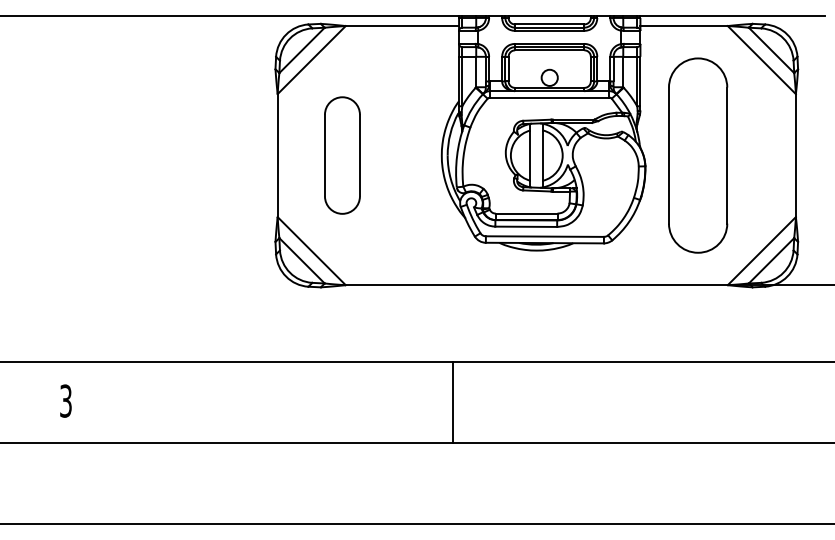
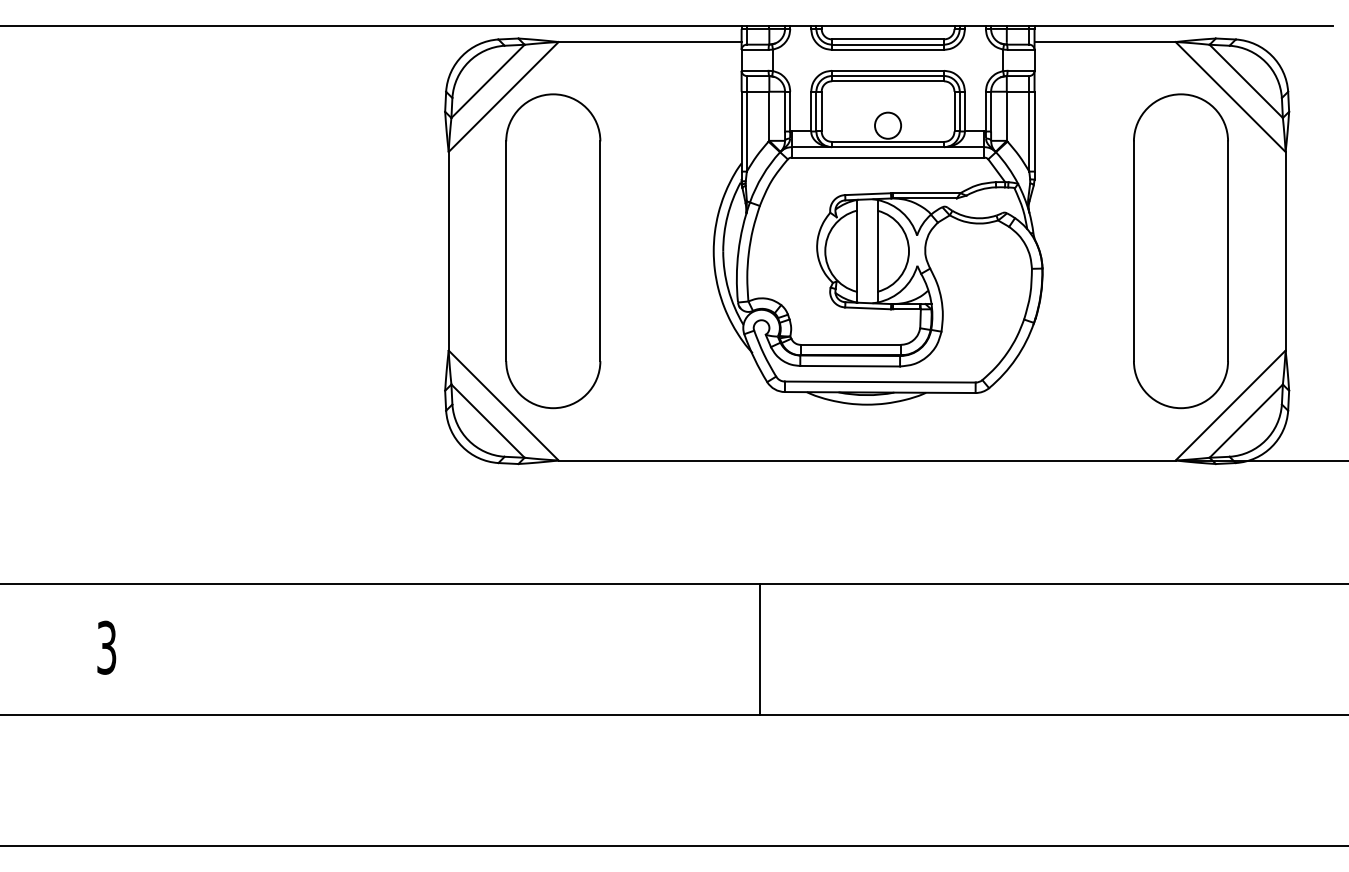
part: (342, 155) -> (553, 251), size x1.67
part: (698, 155) -> (1181, 251), moved
line: (453, 401) -> (760, 648), moved

